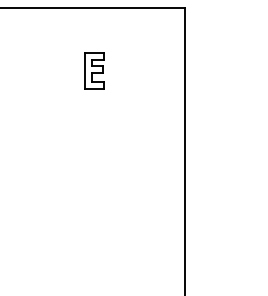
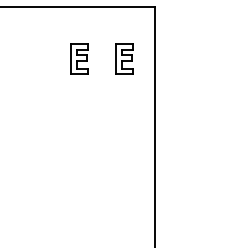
part: (148, 69) -> (124, 58), added

